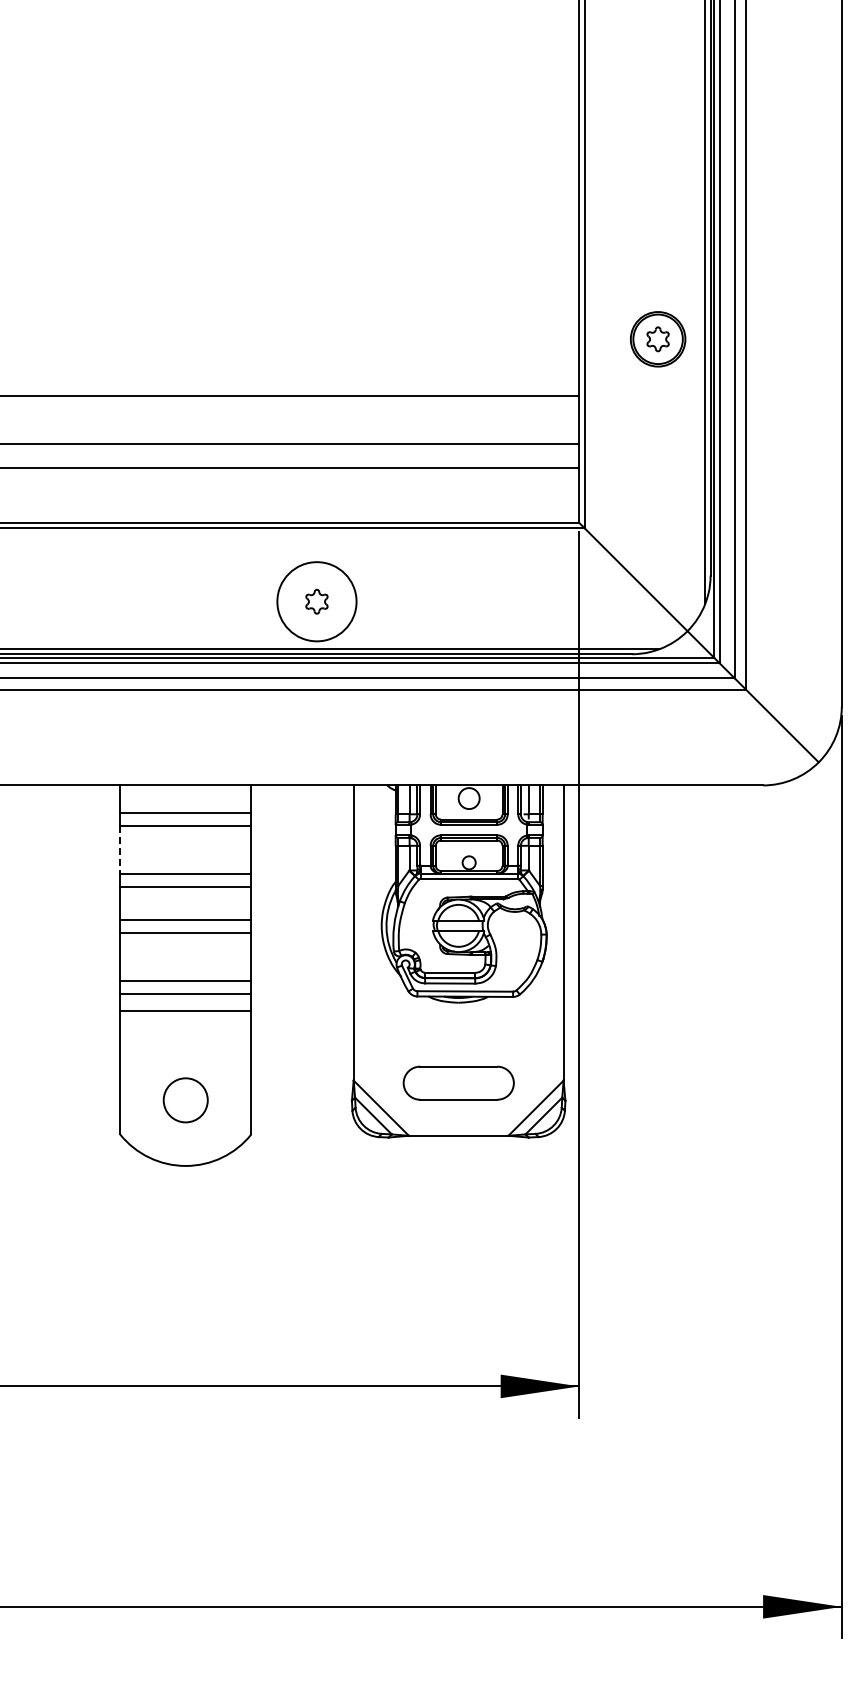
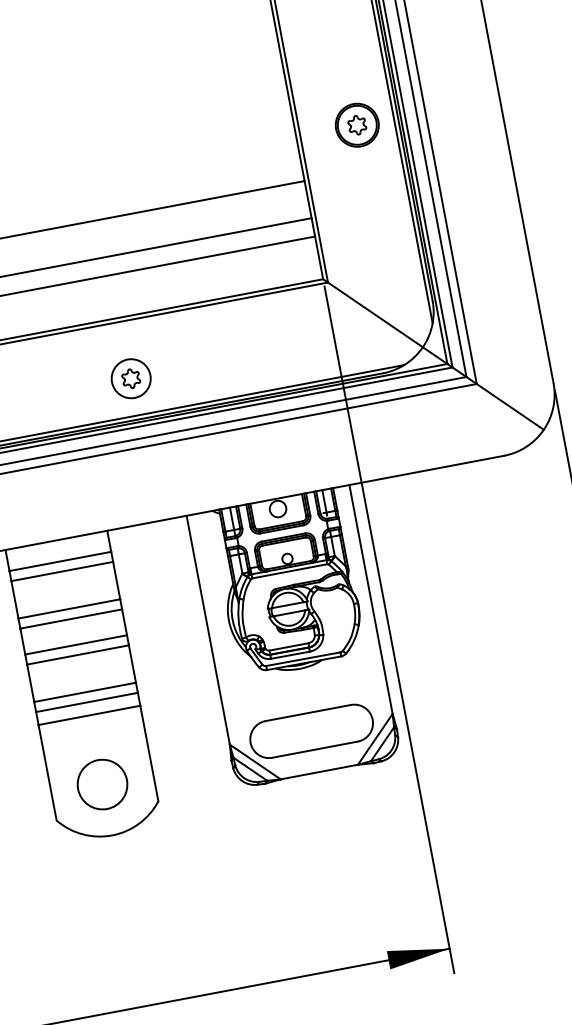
circle: (316, 601) -> (130, 378), size x0.62
line: (120, 850) -> (15, 600), dashed -> solid
part: (458, 1082) -> (311, 730), size x1.43
circle: (185, 1099) -> (102, 783), size x1.43

